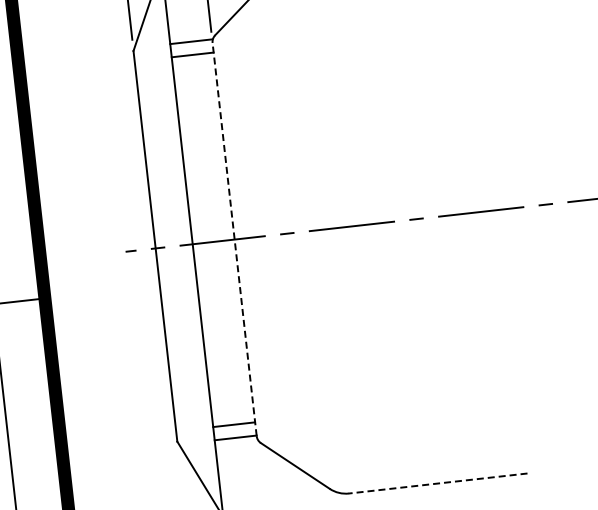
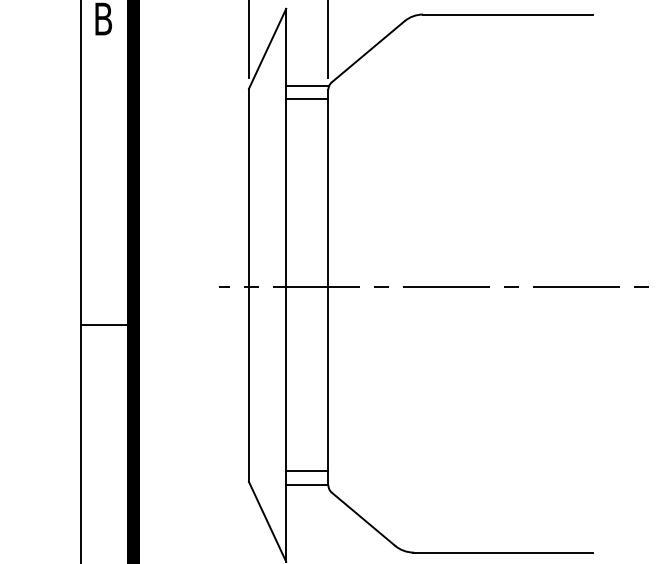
line: (234, 239) -> (328, 287), dashed -> solid
line: (438, 483) -> (503, 552), dashed -> solid

